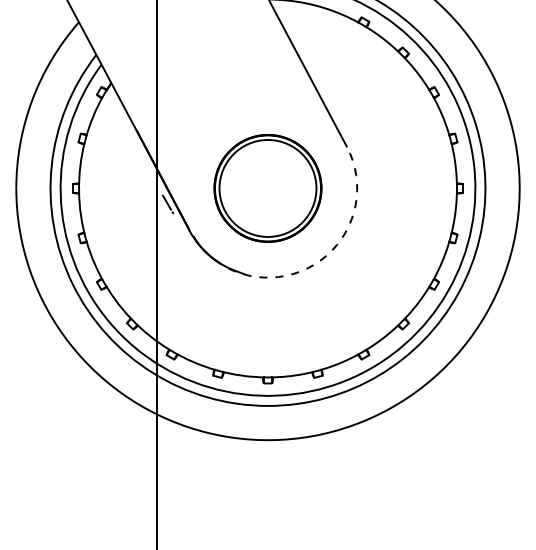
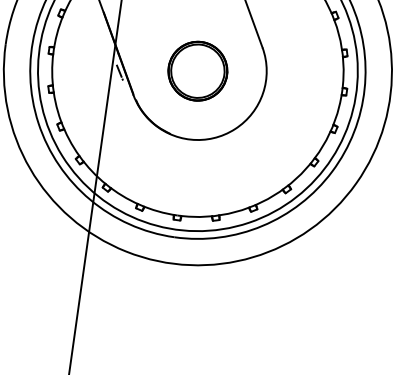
part: (267, 188) -> (197, 71), size x0.71
arc: (326, 256) -> (235, 129), dashed -> solid

